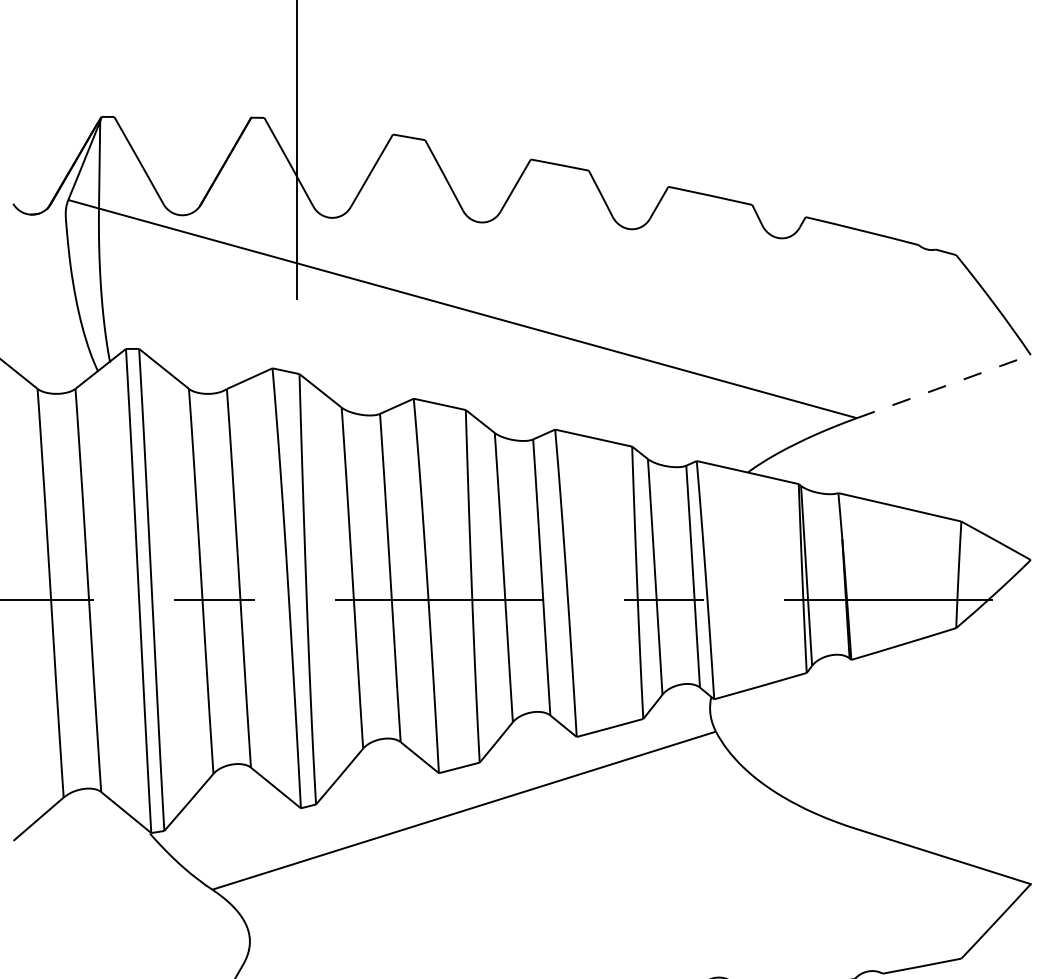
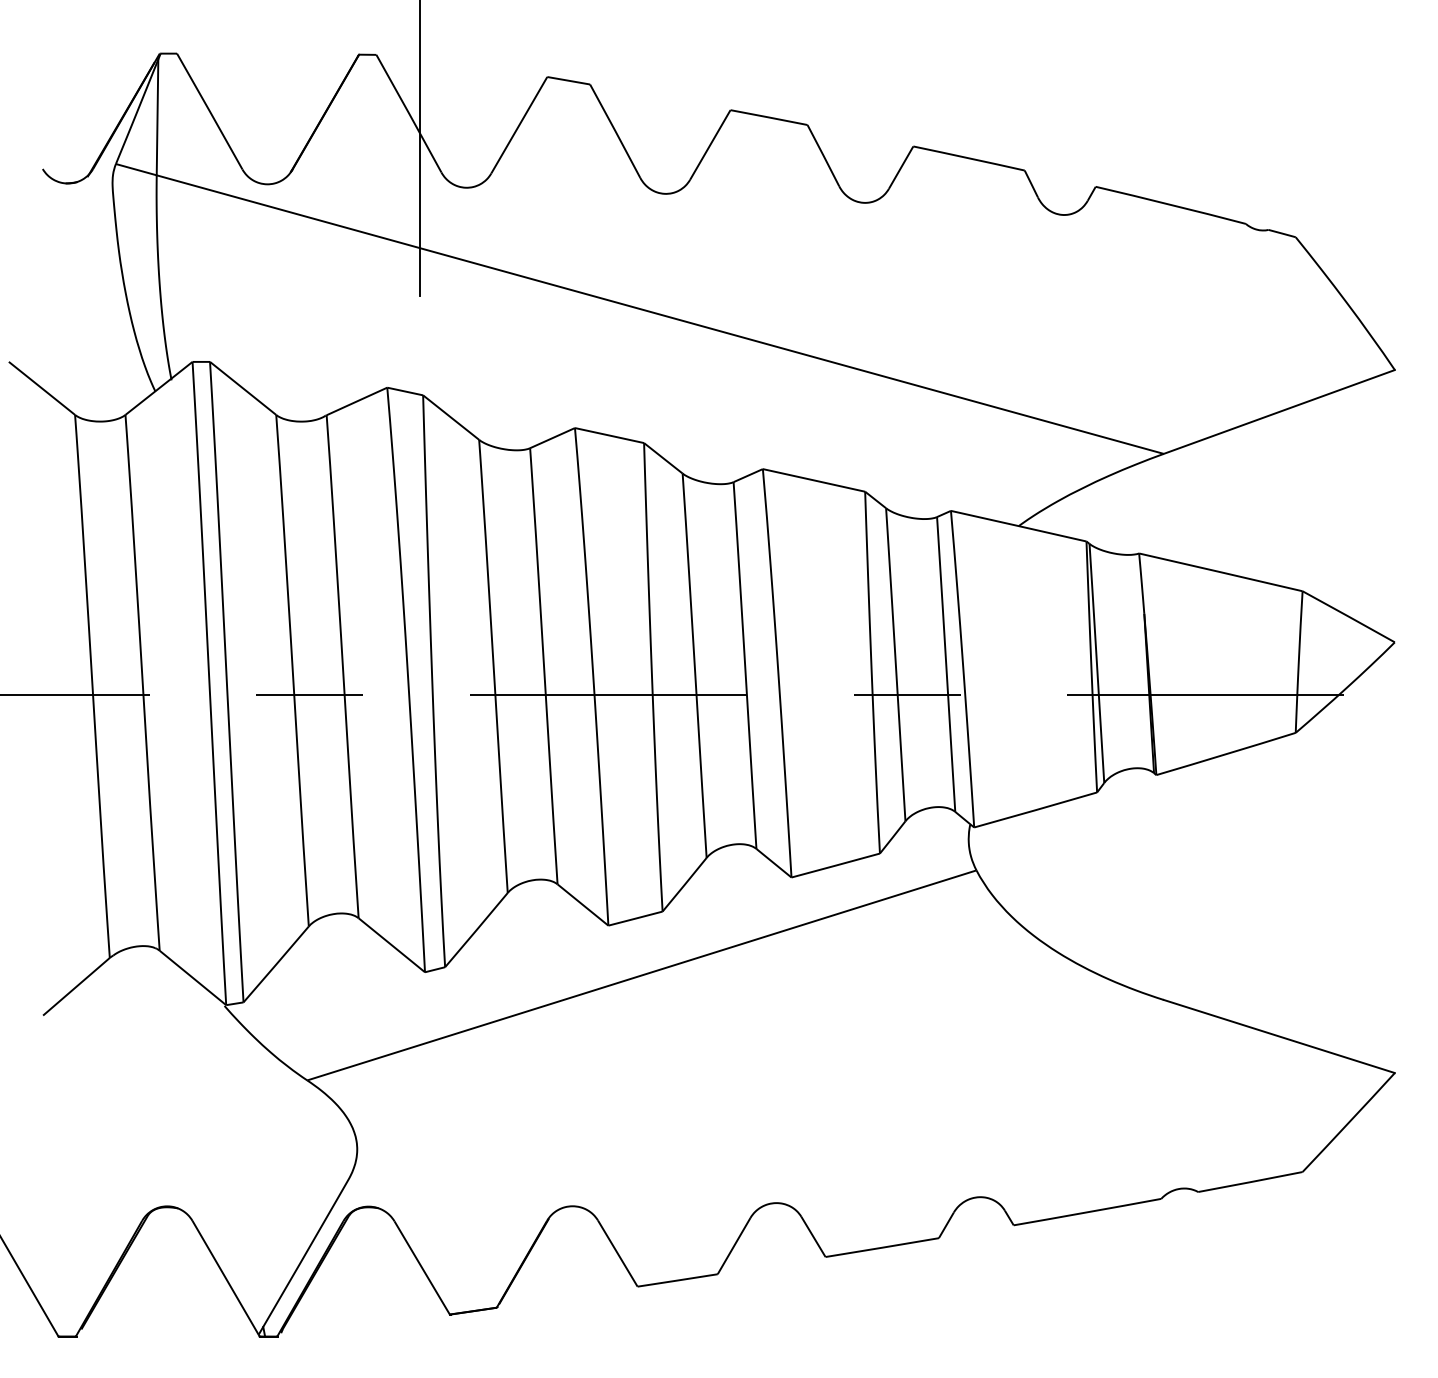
line: (944, 386) -> (1279, 411), dashed -> solid

